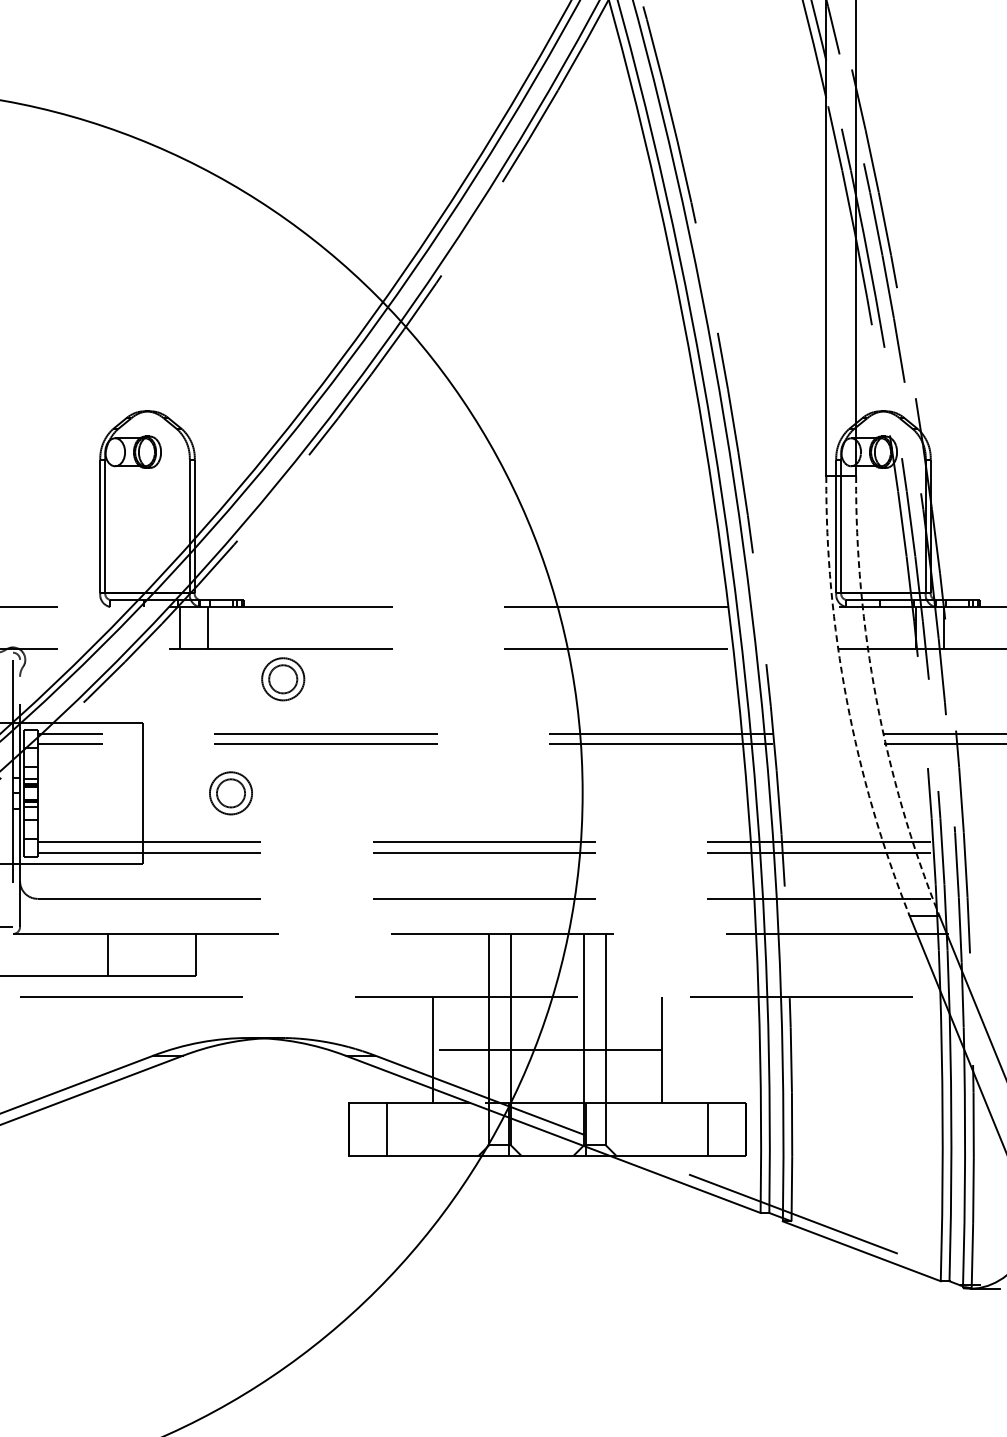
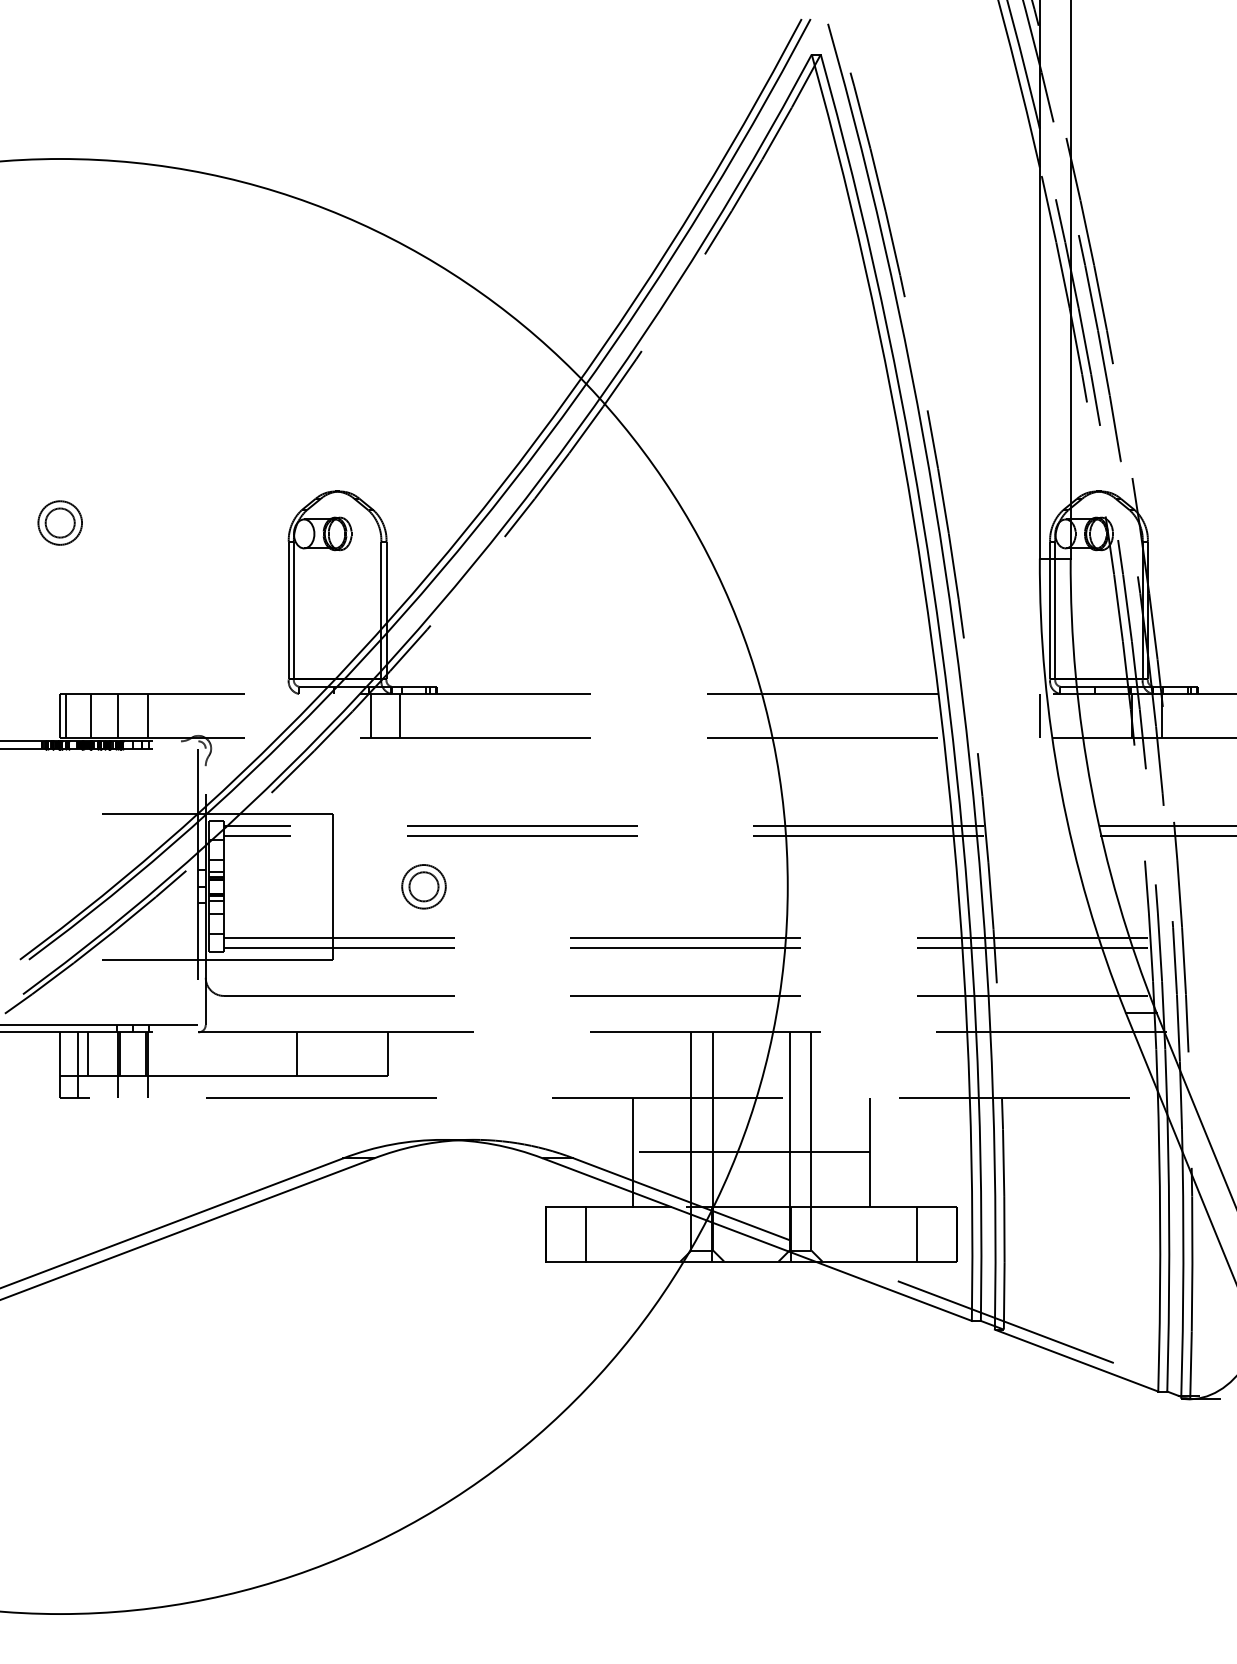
line: (825, 627) -> (1039, 715), added
part: (282, 678) -> (477, 768), removed
arc: (847, 700) -> (1061, 790), dashed -> solid
arc: (876, 700) -> (1091, 790), dashed -> solid

